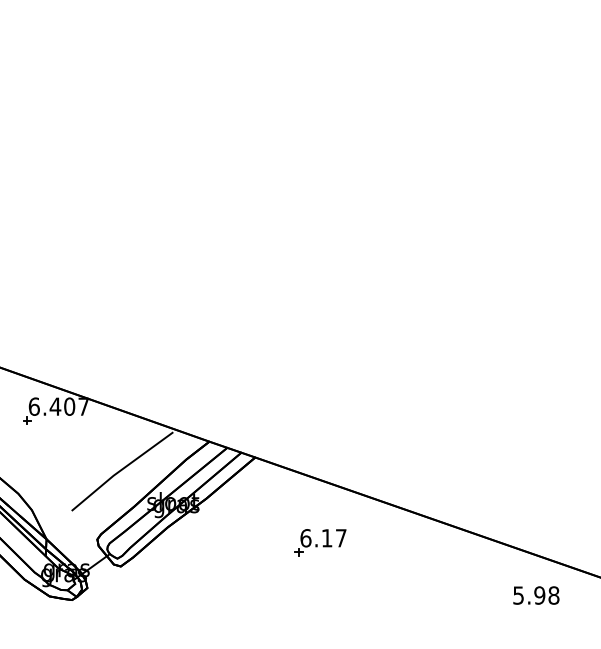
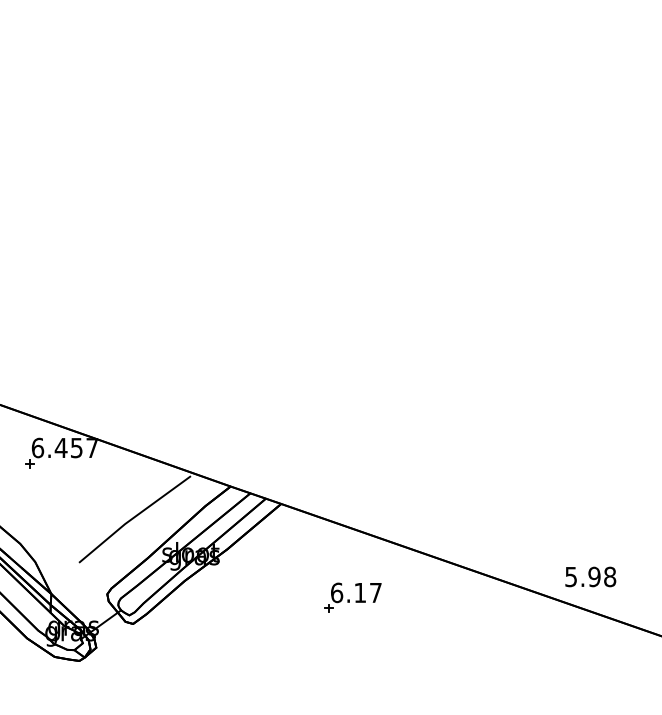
text: (69, 406) -> (76, 447), 6.407 -> 6.457
text: (536, 595) -> (590, 576), moved

